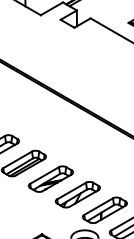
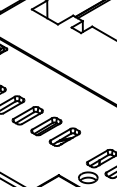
part: (77, 194) -> (83, 147), removed

